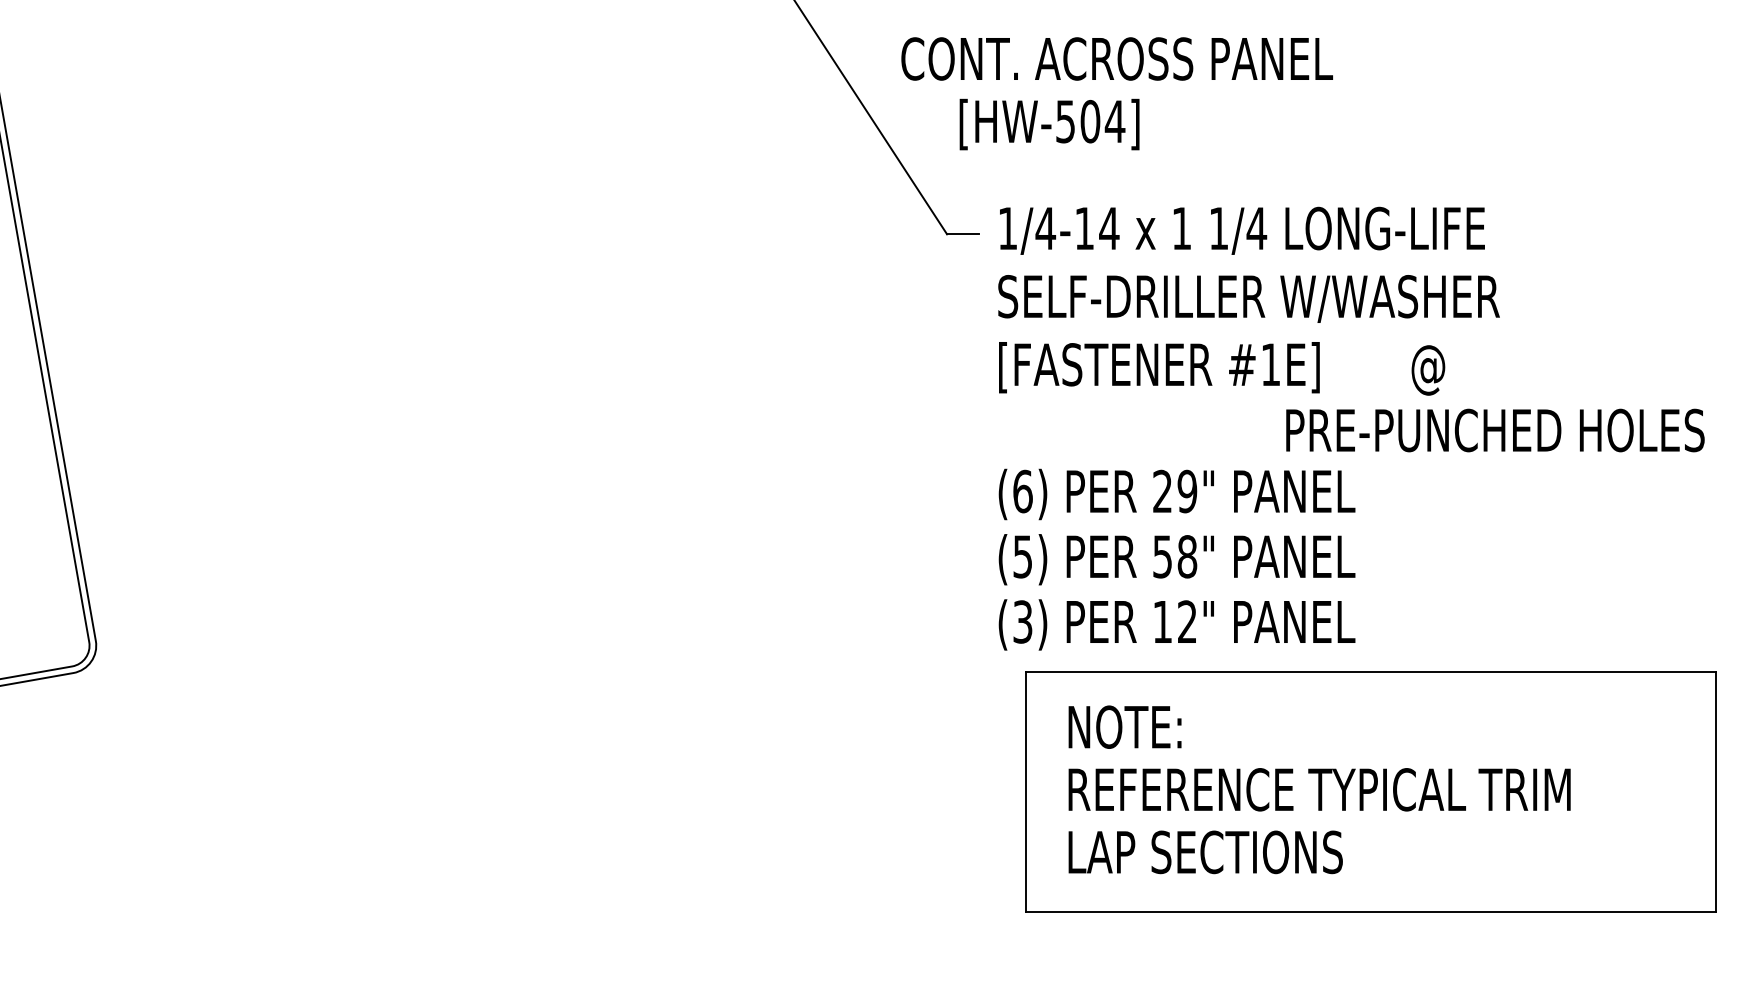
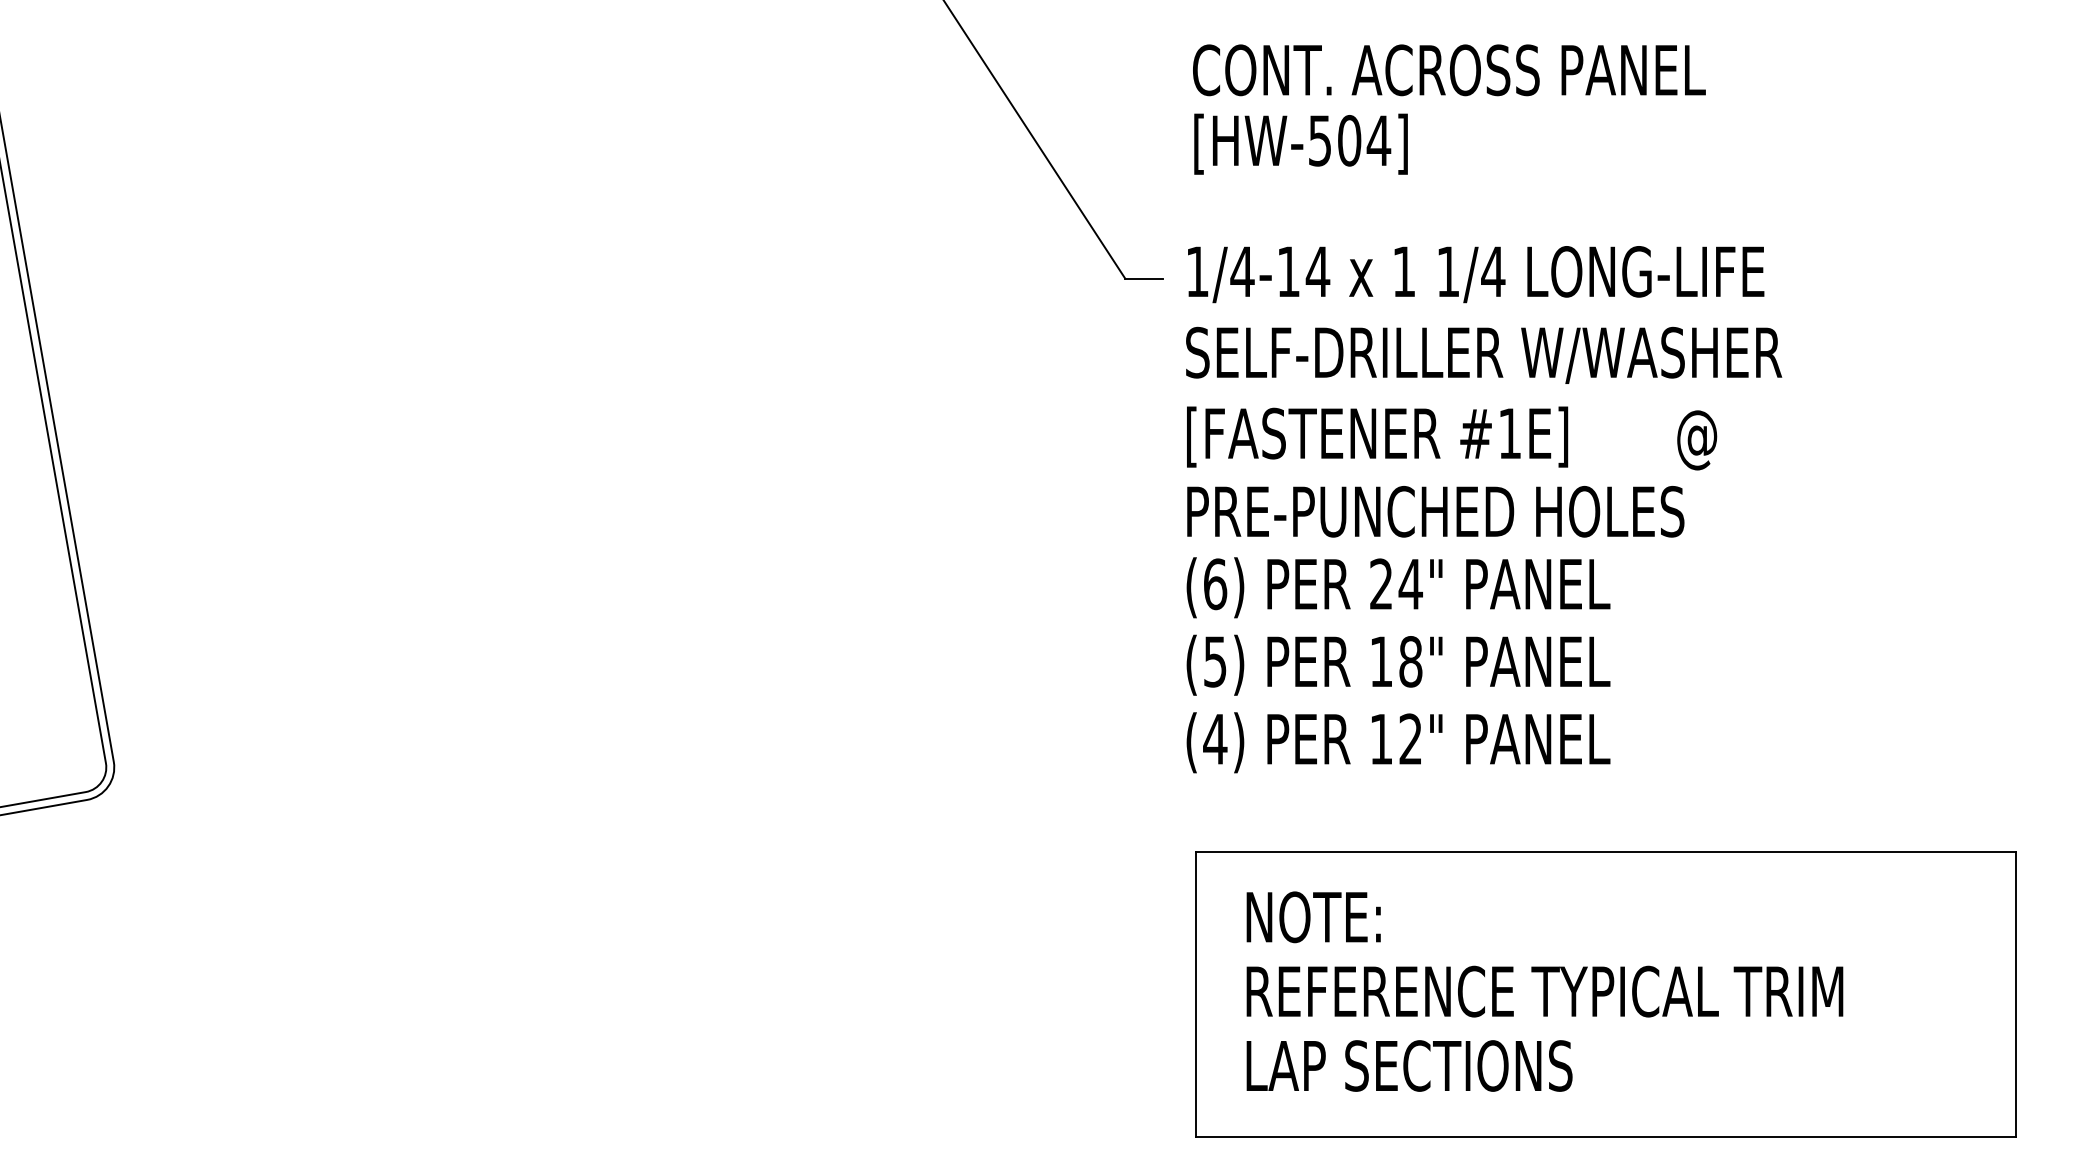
text: (1117, 59) -> (1449, 70), moved
text: (1049, 123) -> (1300, 143), moved
text: (1495, 430) -> (1435, 511), moved
text: (1187, 491) -> (1410, 584), 29" -> 24"
text: (1162, 556) -> (1381, 661), 58" -> 18"
text: (1023, 622) -> (1215, 739), (3) -> (4)
part: (1370, 792) -> (1605, 994), moved

